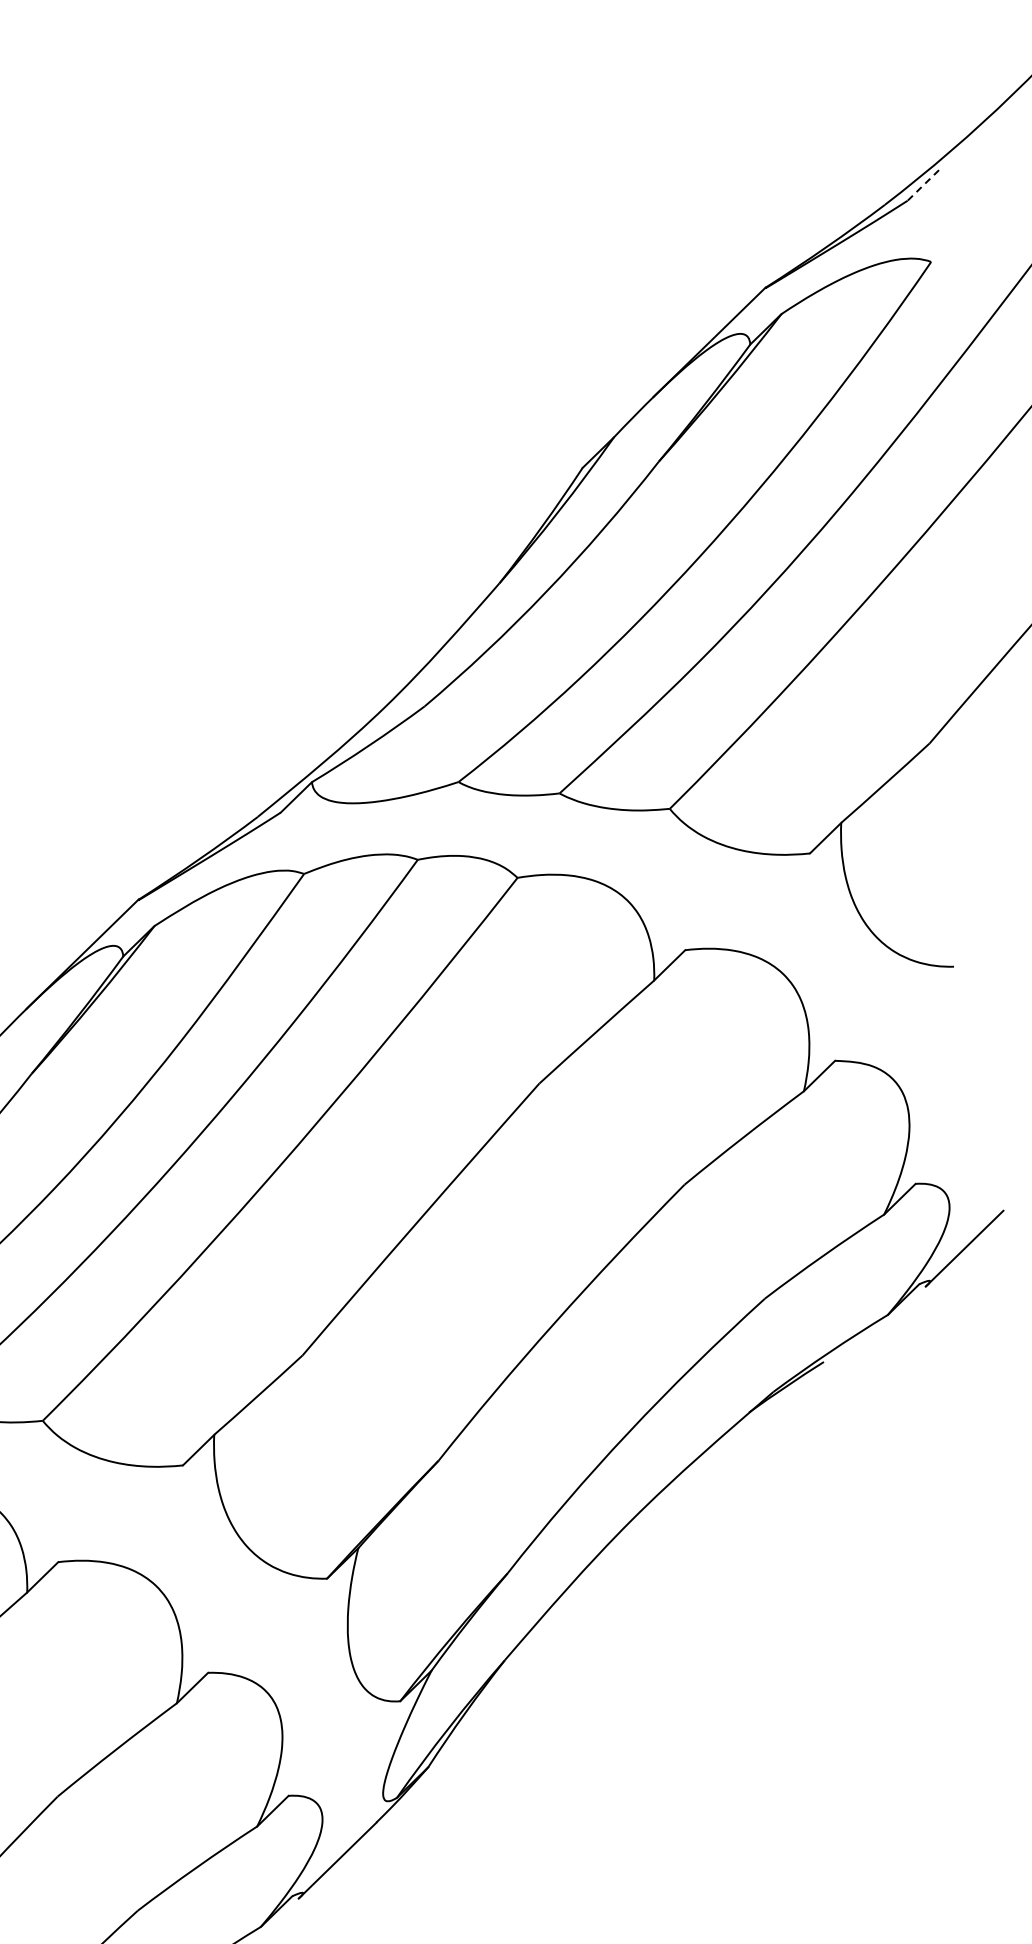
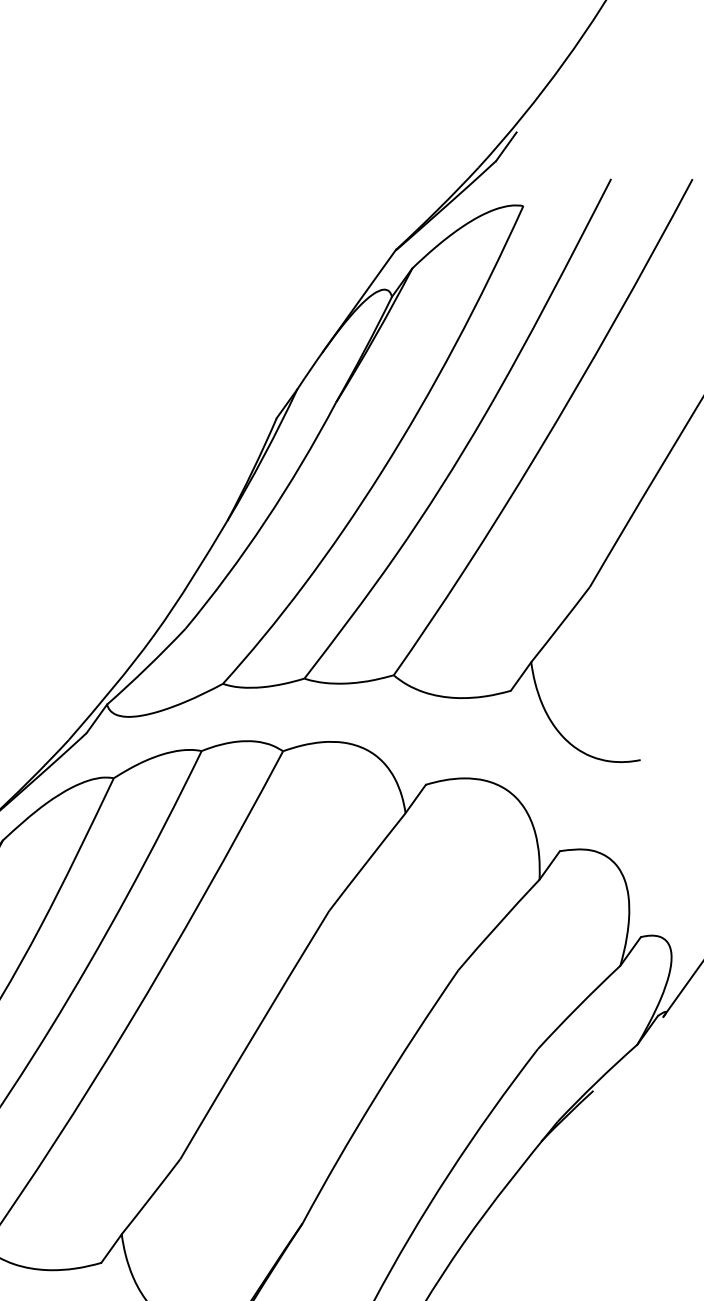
line: (923, 185) -> (506, 146), dashed -> solid

